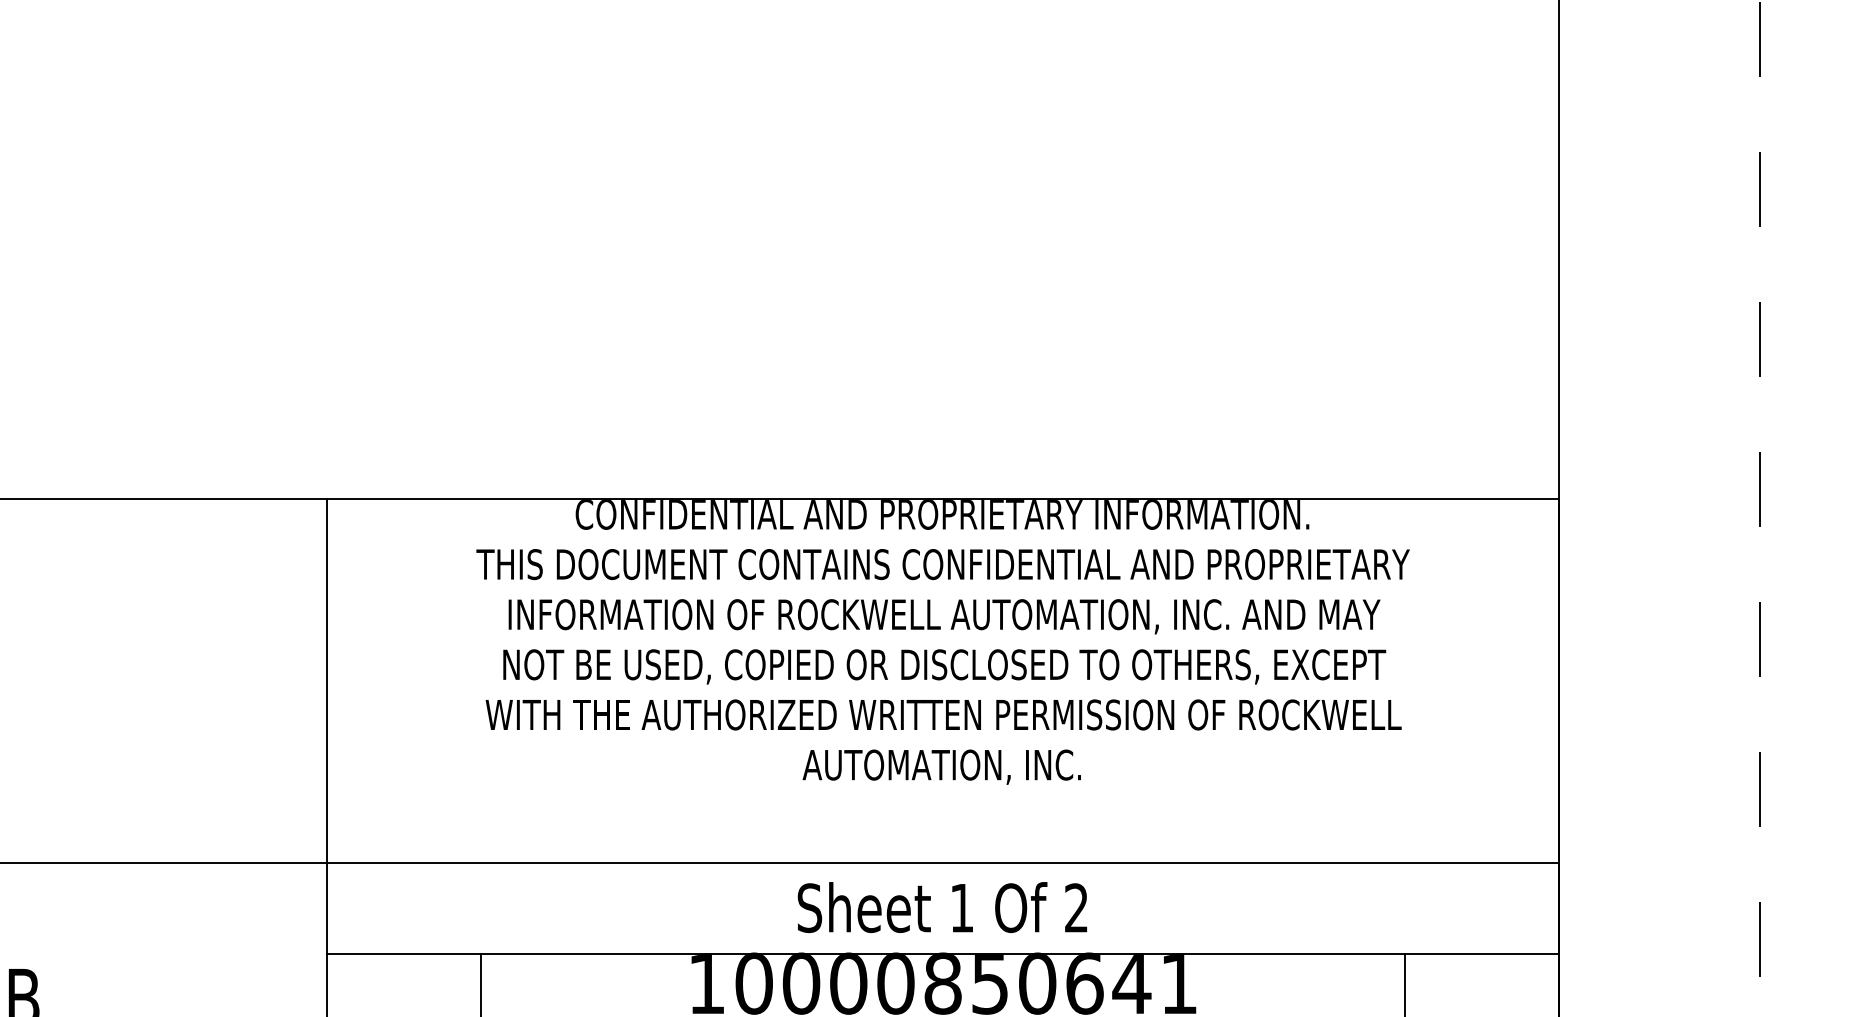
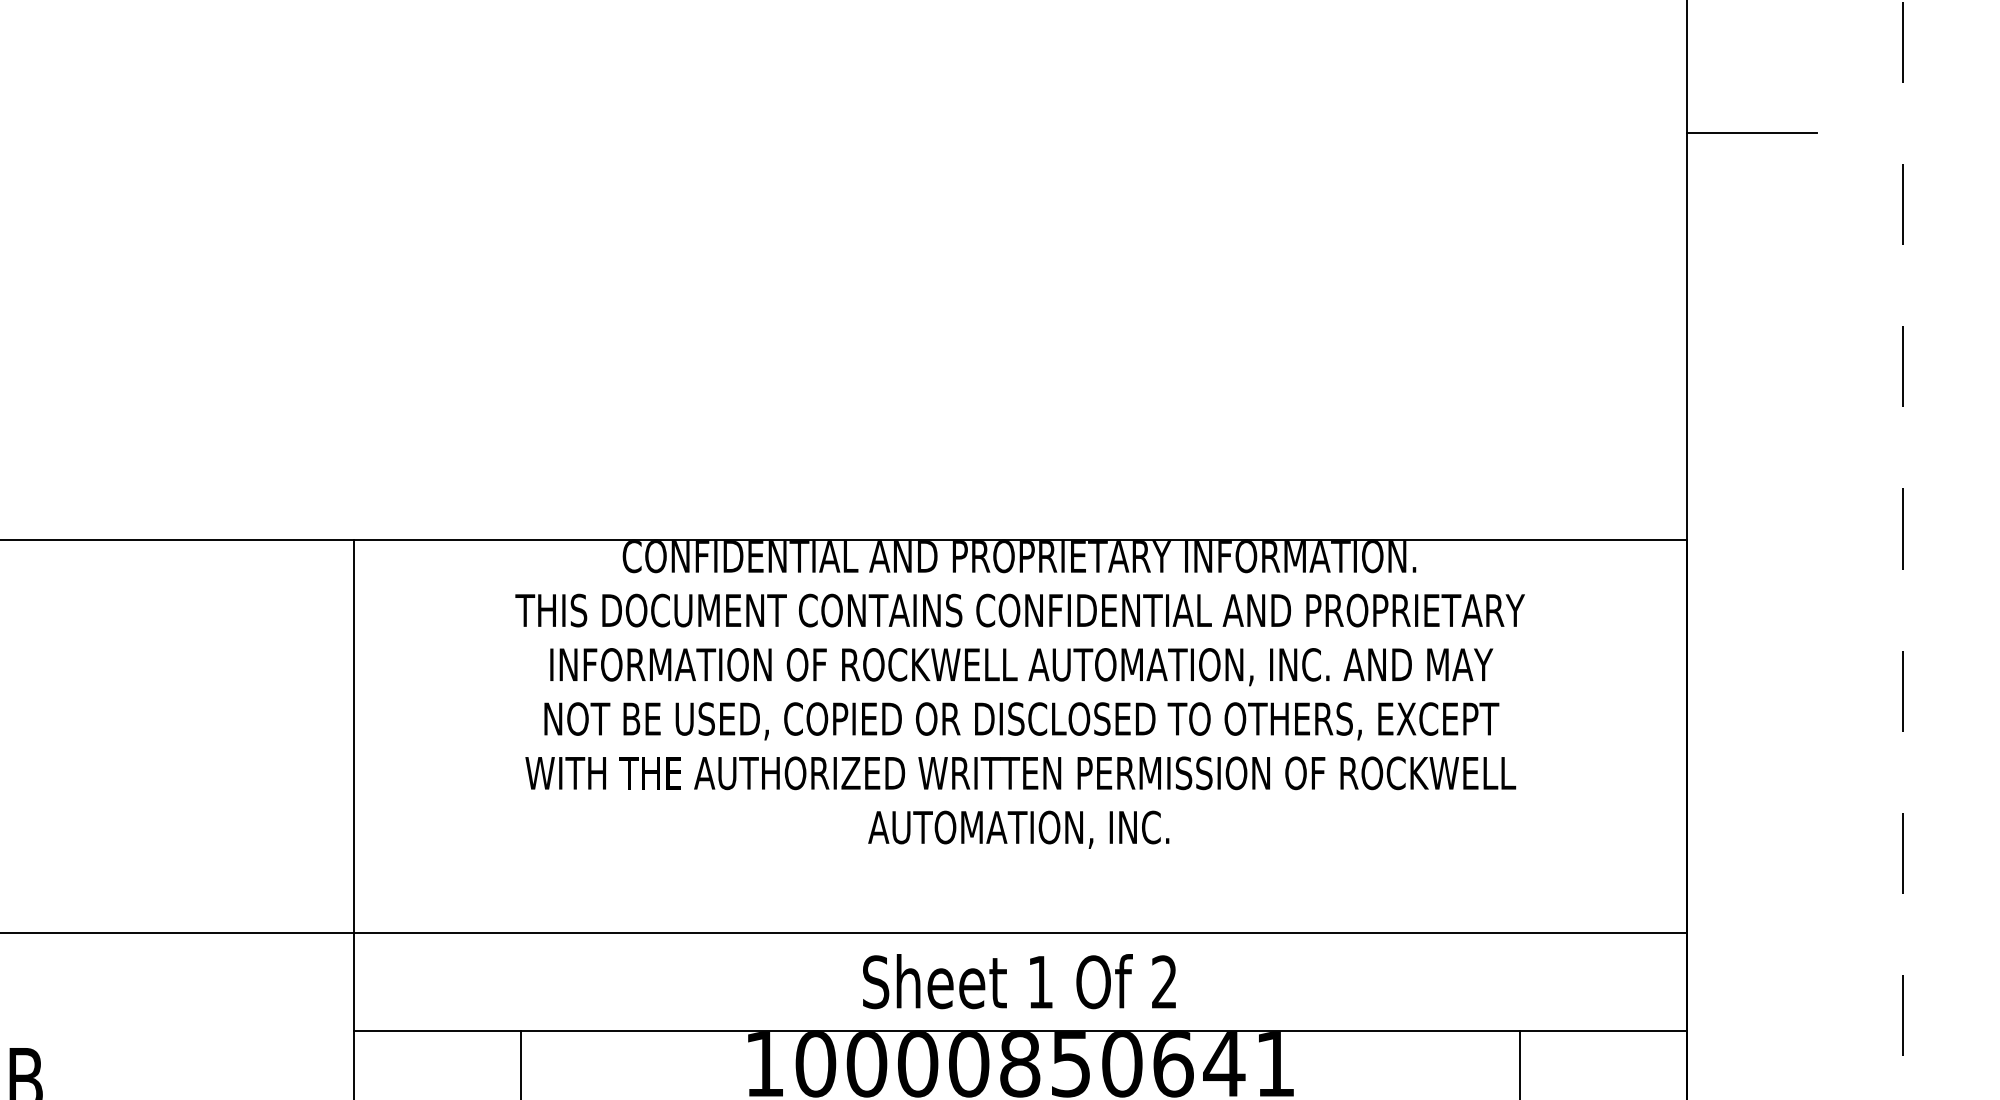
line: (1619, 123) -> (1751, 133), added

